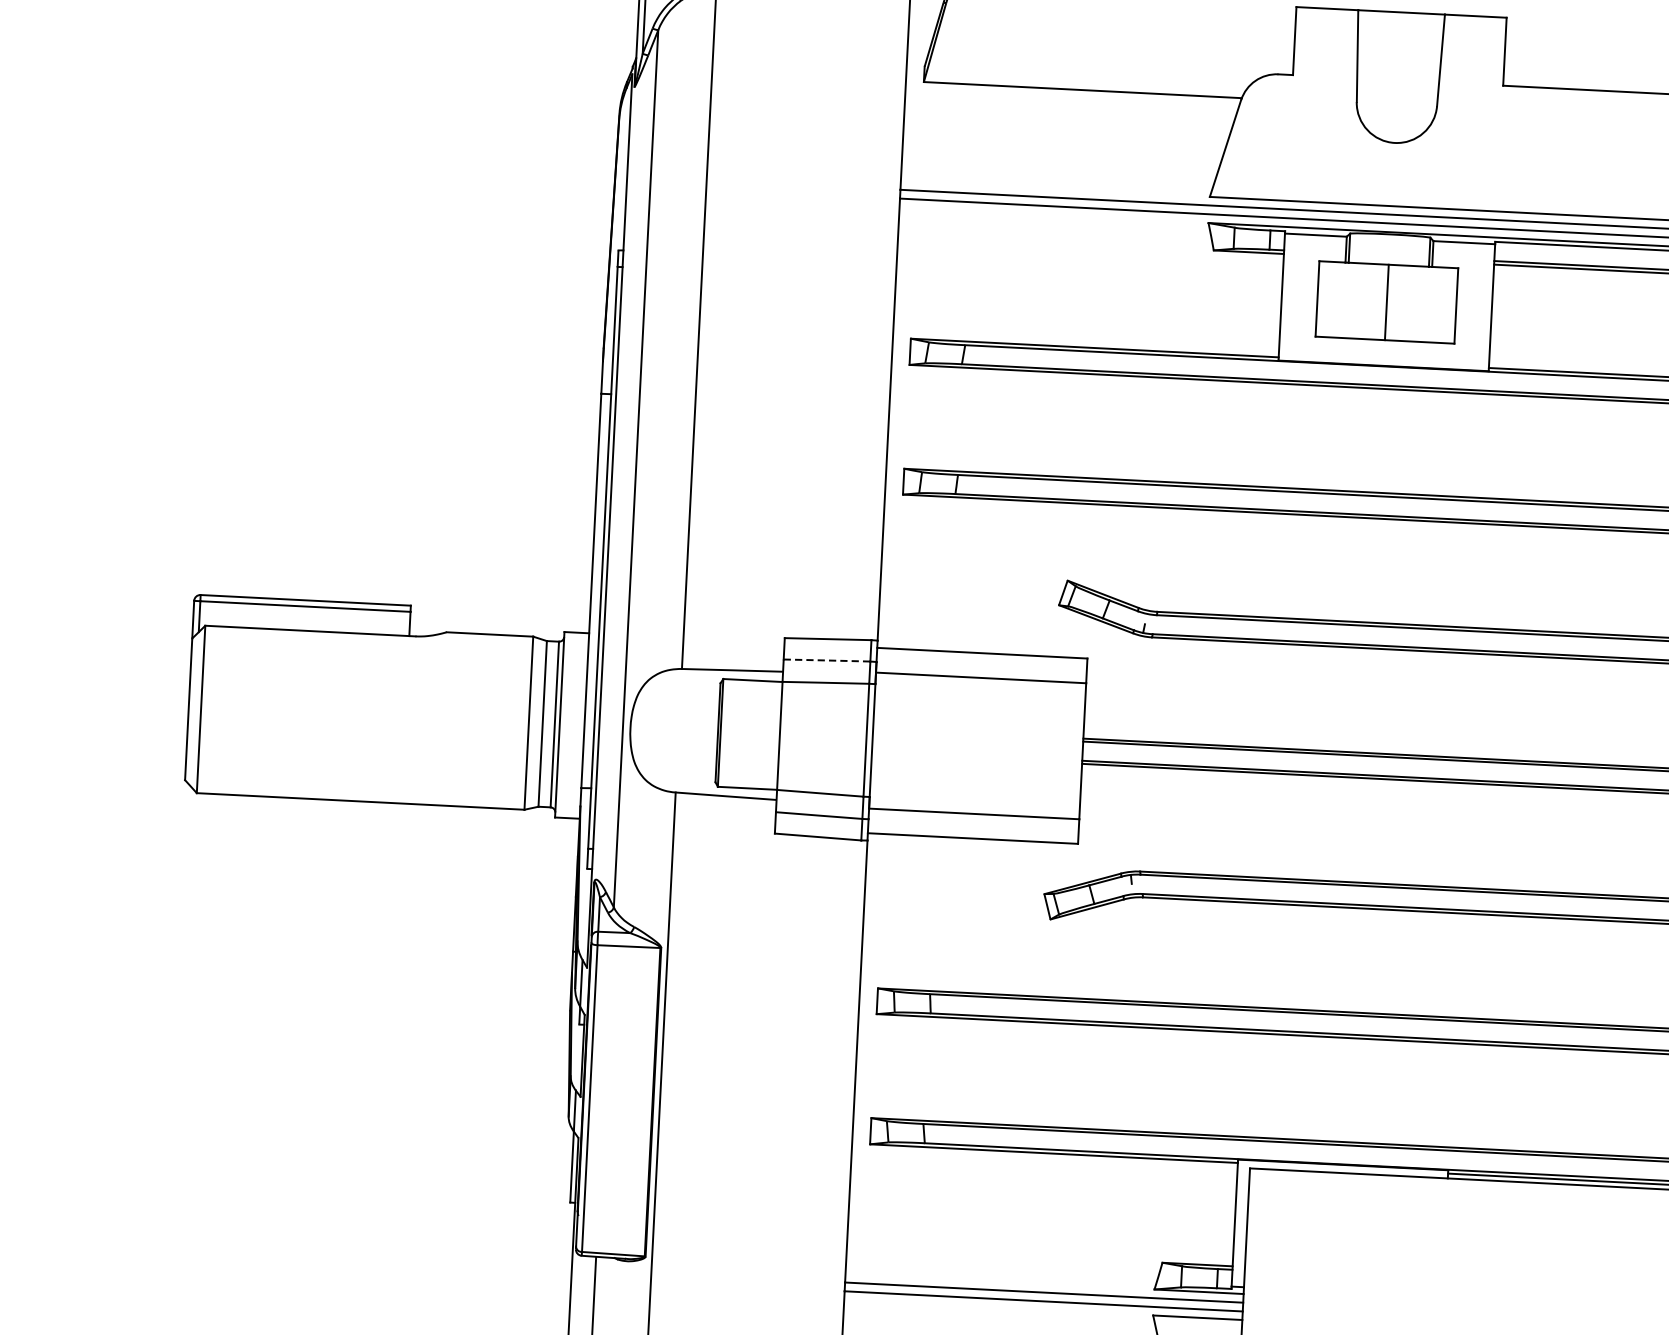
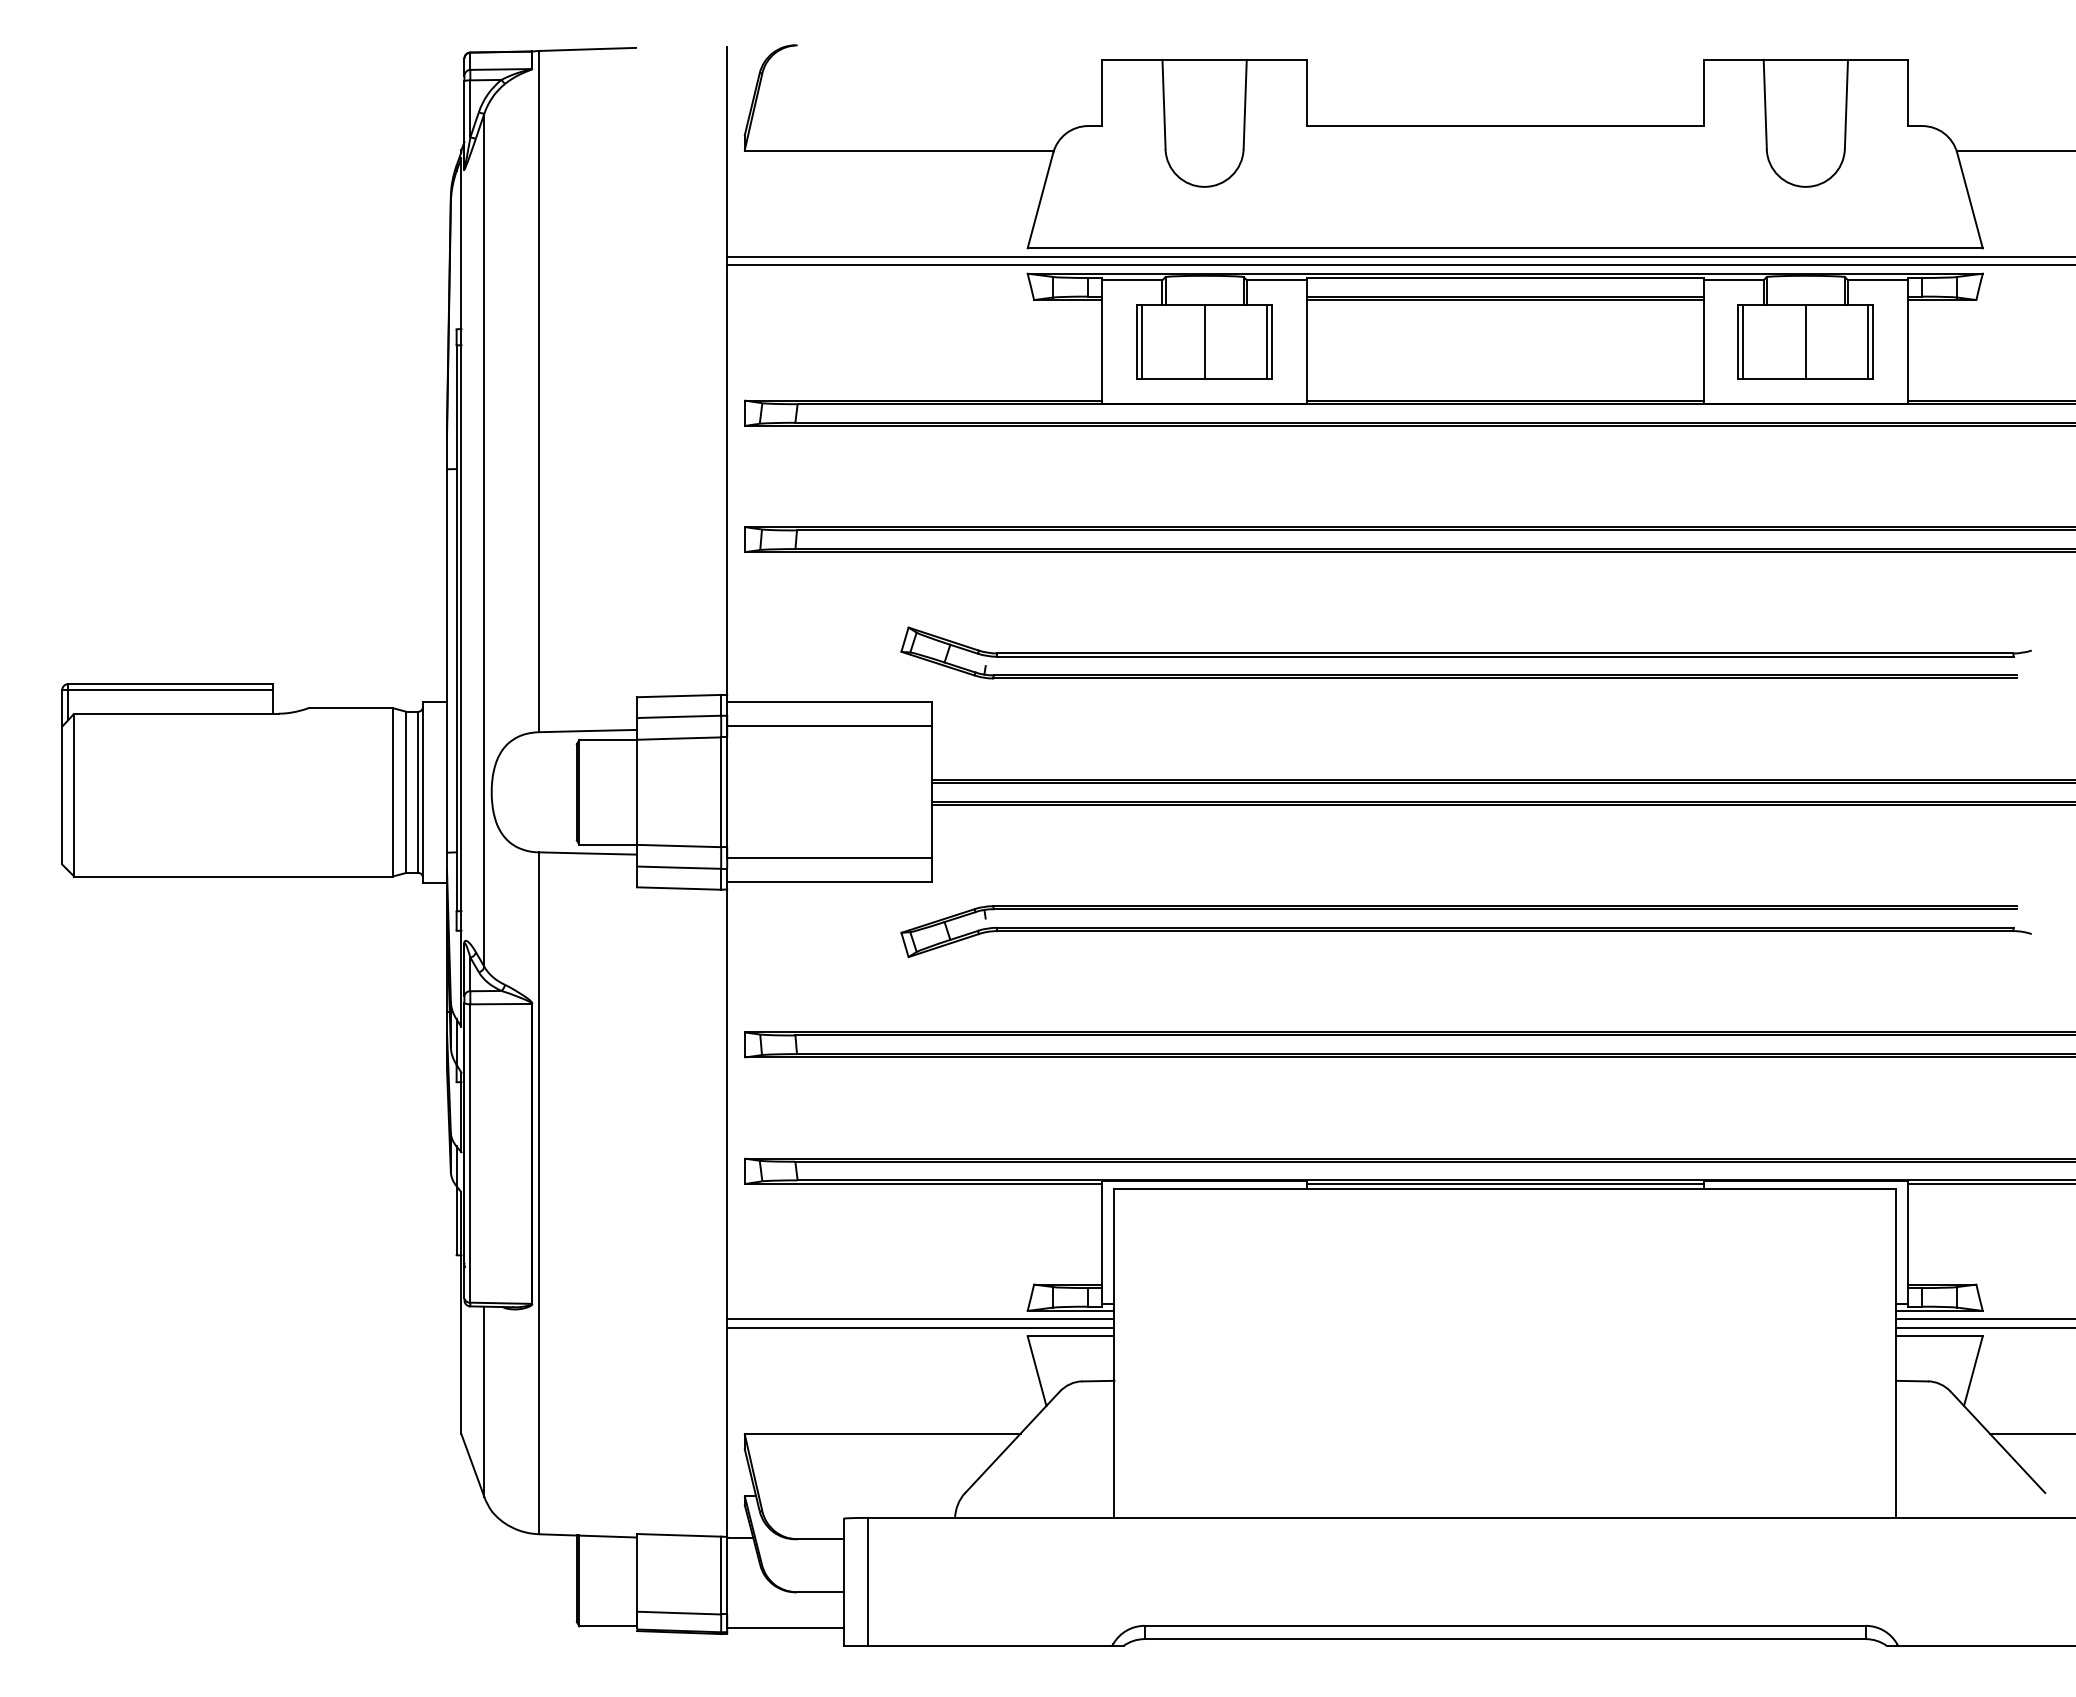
line: (1323, 298) -> (1142, 341), added
line: (1451, 305) -> (1267, 341), added
line: (827, 660) -> (679, 716), dashed -> solid

